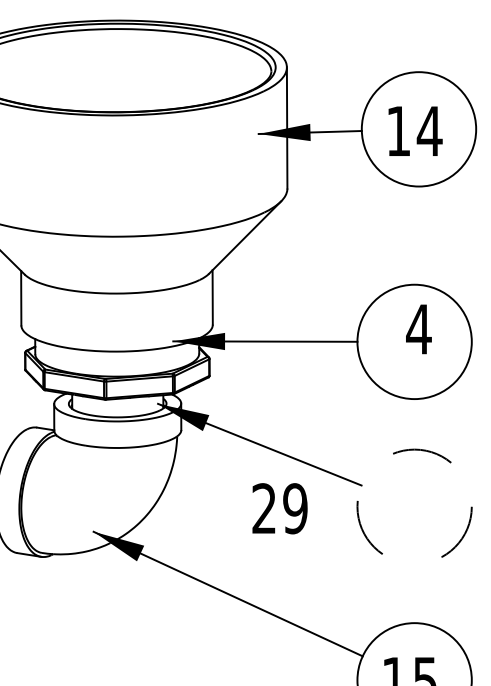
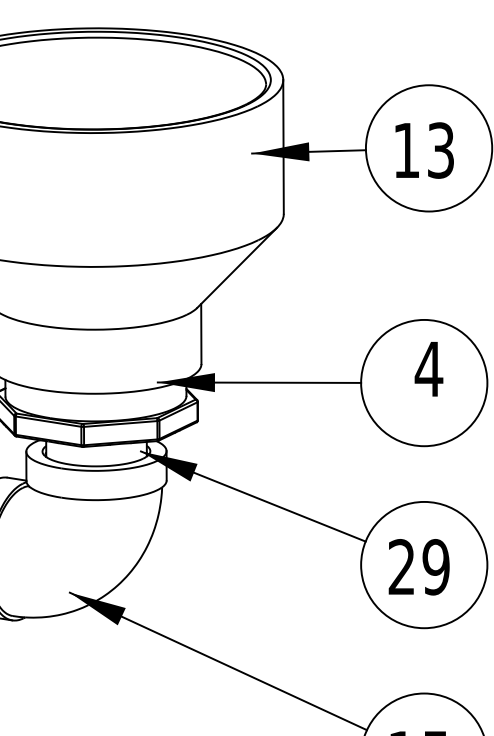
text: (429, 130) -> (440, 149), 14 -> 13
circle: (414, 506) -> (424, 564), dashed -> solid
text: (279, 508) -> (418, 566), moved

